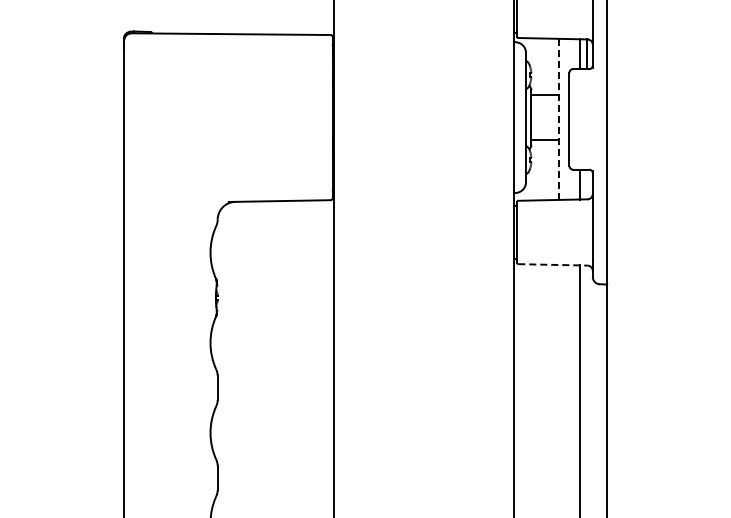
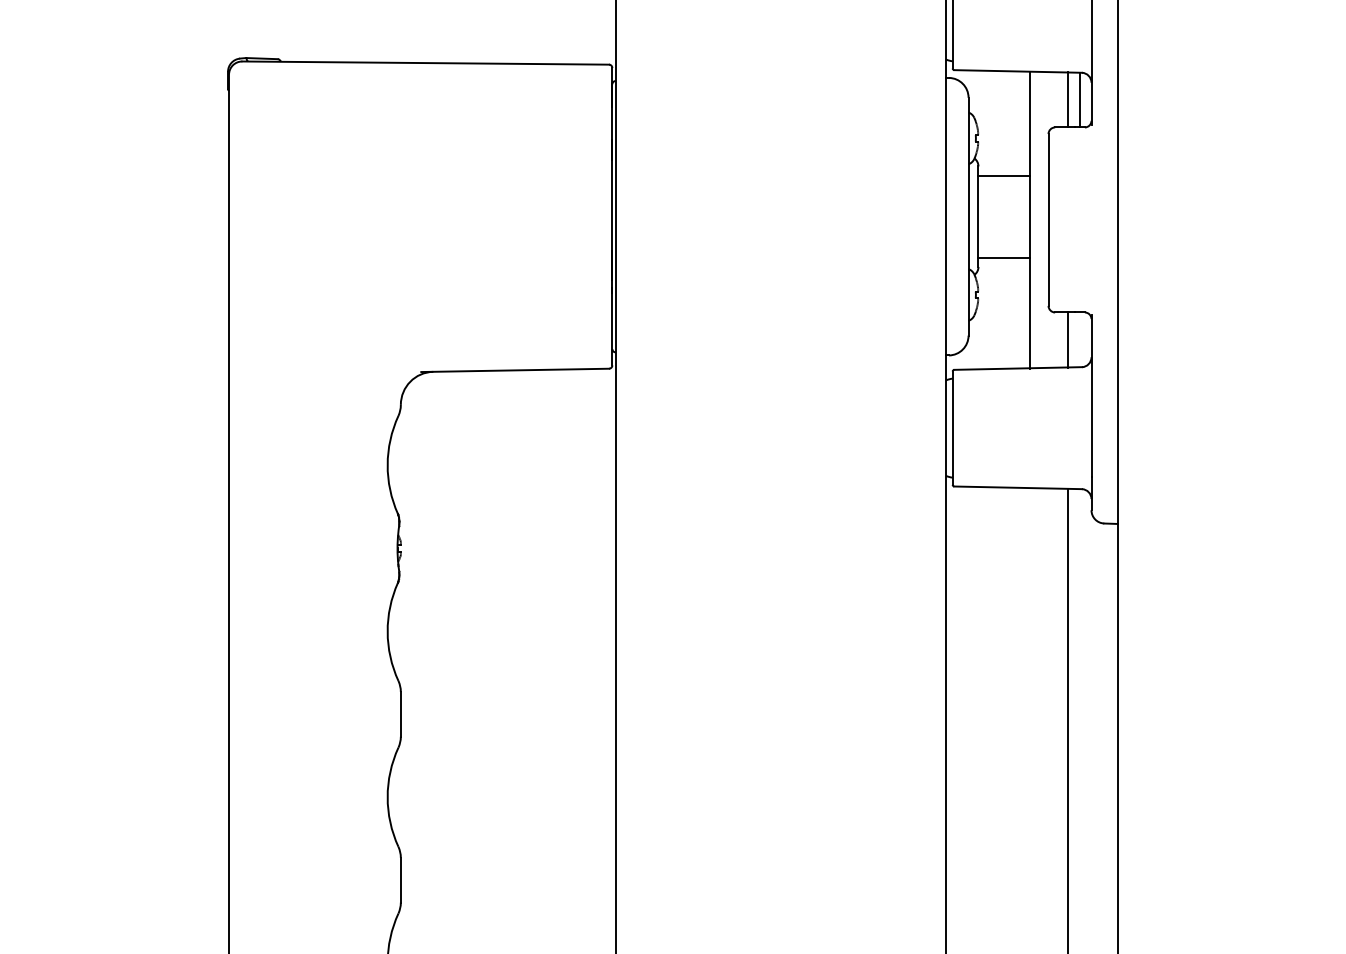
line: (559, 119) -> (1030, 220), dashed -> solid
line: (552, 264) -> (1017, 487), dashed -> solid

